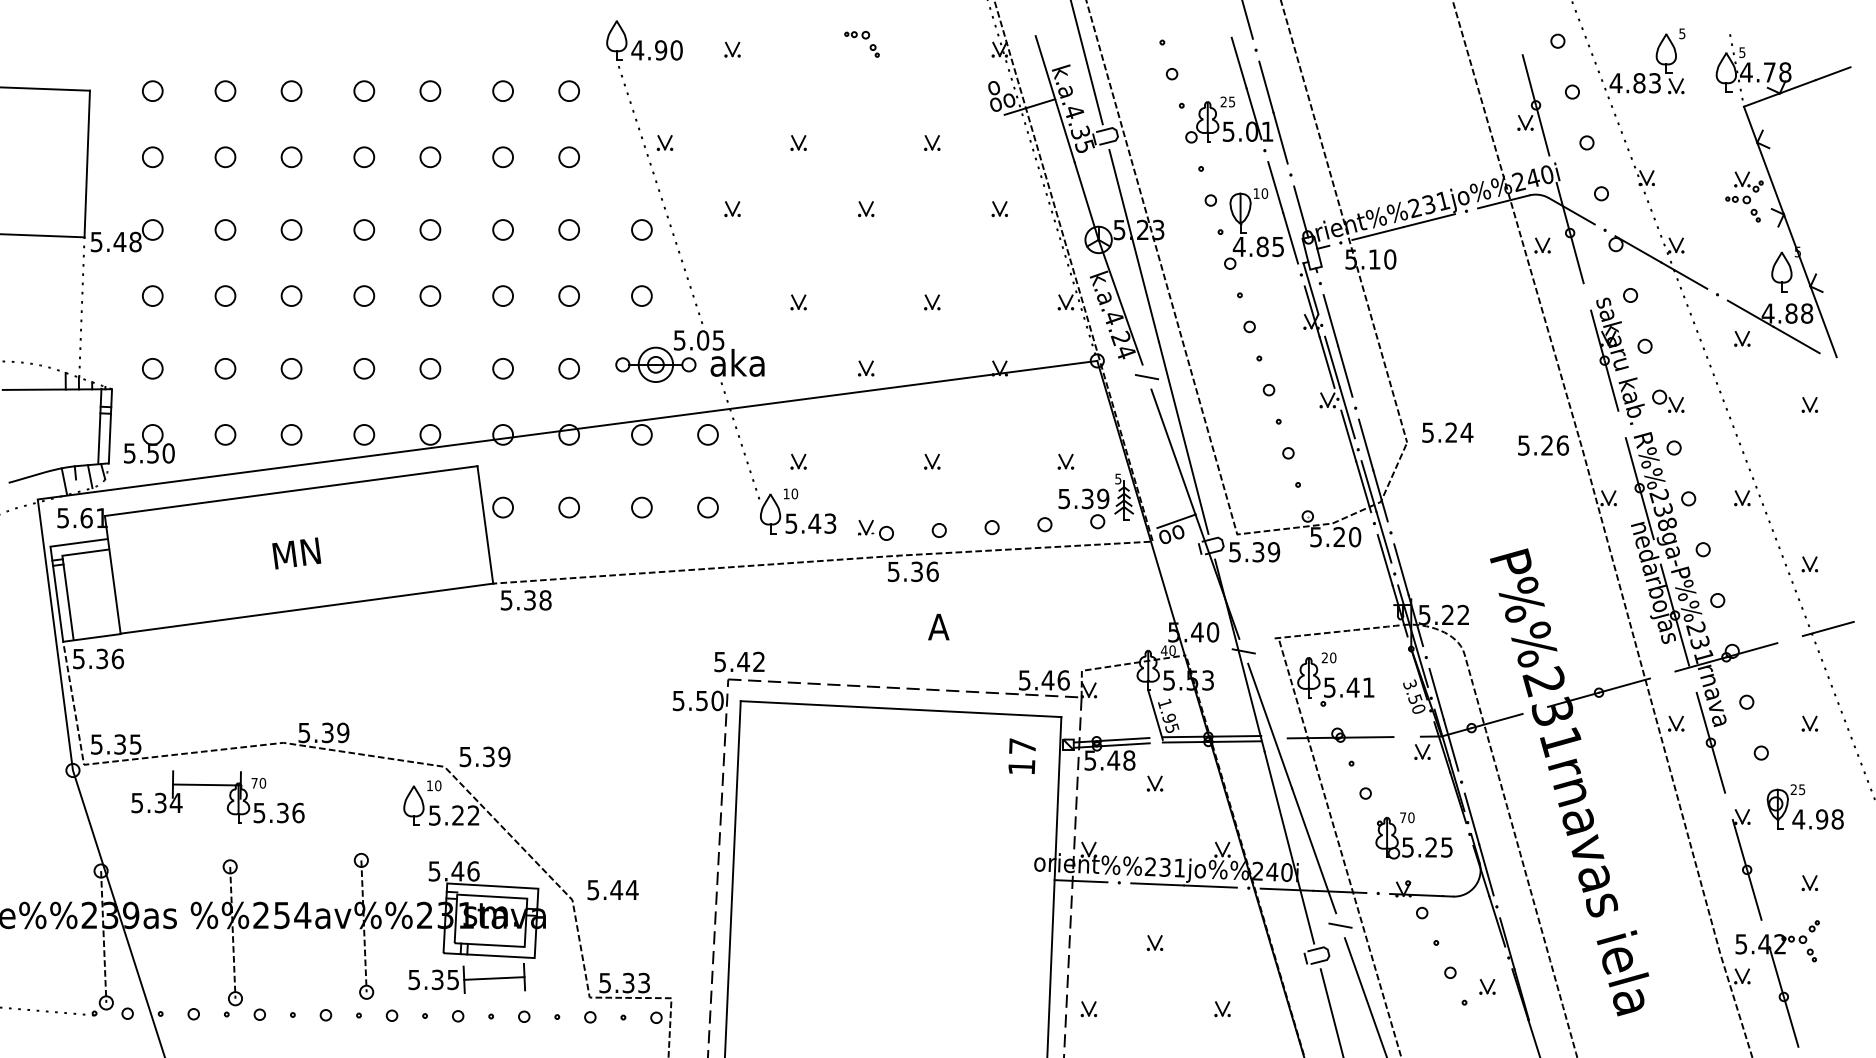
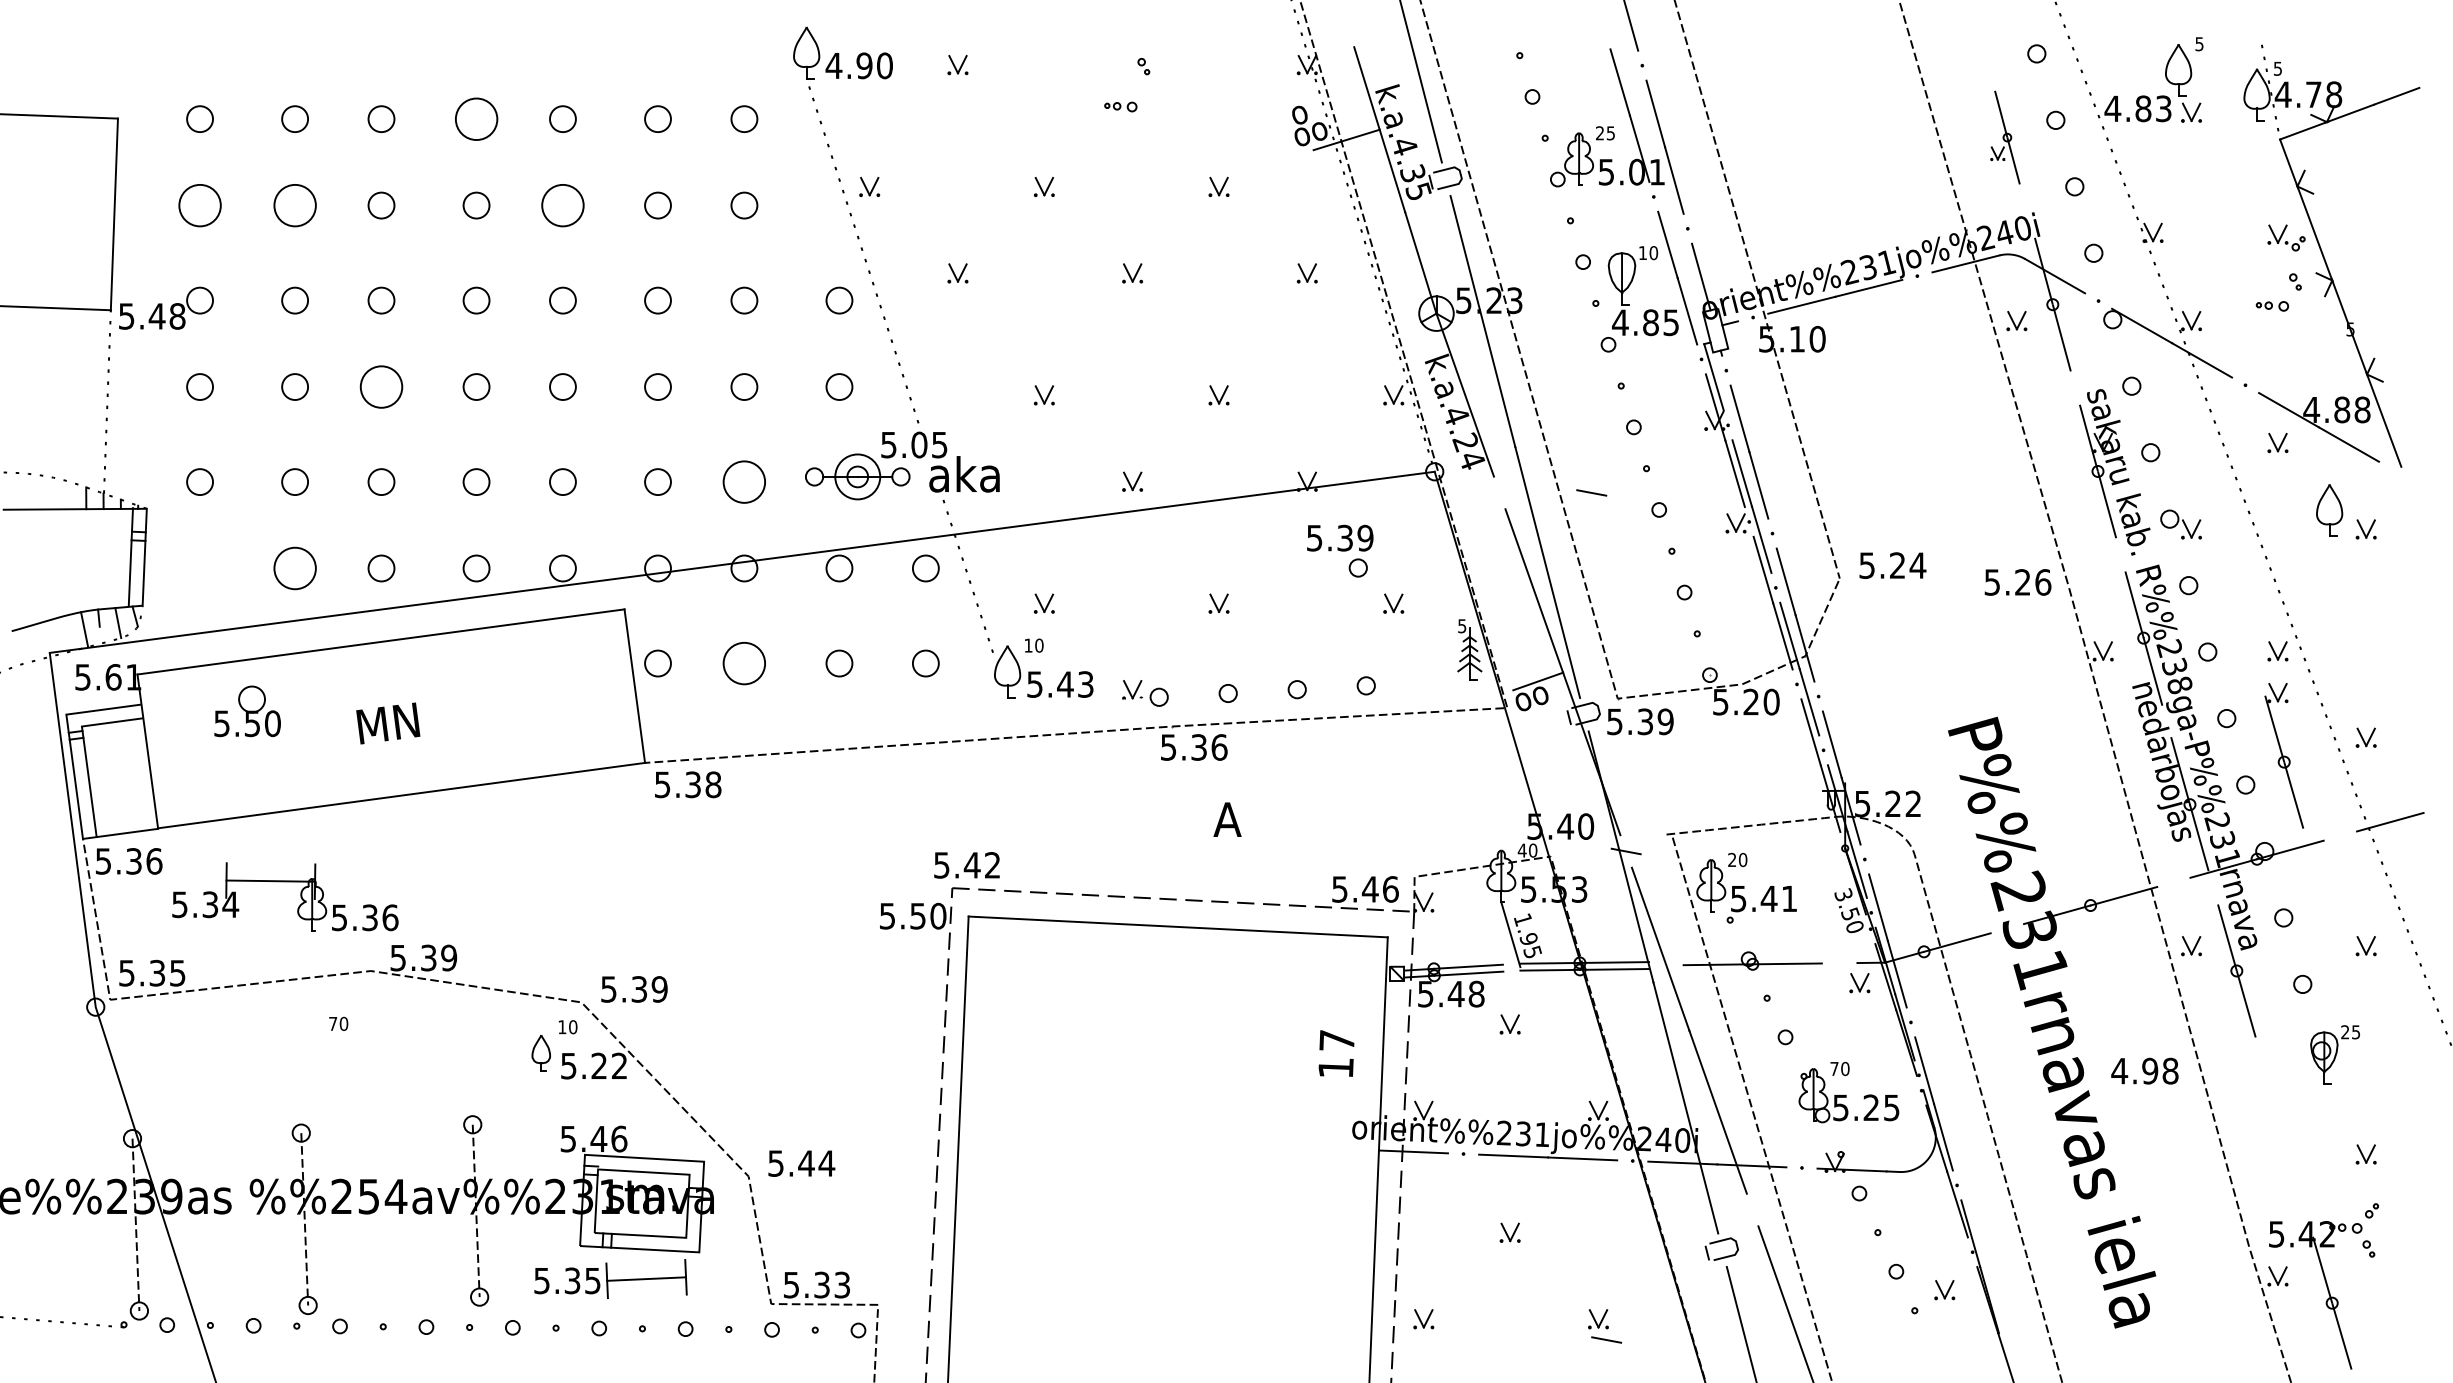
part: (856, 34) -> (1120, 106), moved
circle: (364, 90) -> (476, 118), size x1.6
part: (1533, 105) -> (2005, 137), size x0.7
circle: (152, 157) -> (199, 205), size x1.6
circle: (225, 157) -> (294, 205), size x1.6
circle: (430, 157) -> (562, 205), size x1.6
part: (1738, 200) -> (2272, 306), moved
part: (1781, 271) -> (2329, 510), moved
circle: (291, 295) -> (381, 386), size x1.6
circle: (569, 368) -> (744, 481), size x1.6
line: (1146, 376) -> (1591, 492), moved
circle: (225, 434) -> (294, 568), size x1.6
part: (149, 444) -> (247, 711), moved
circle: (569, 507) -> (744, 663), size x1.6
part: (1084, 508) -> (1340, 550), moved
text: (1022, 756) -> (1336, 1053), moved
part: (218, 786) -> (285, 882), moved
part: (413, 805) -> (540, 1053), size x0.7
text: (1817, 818) -> (2144, 1070), moved
part: (1746, 864) -> (2283, 755), moved
line: (1340, 925) -> (1606, 1339), moved

